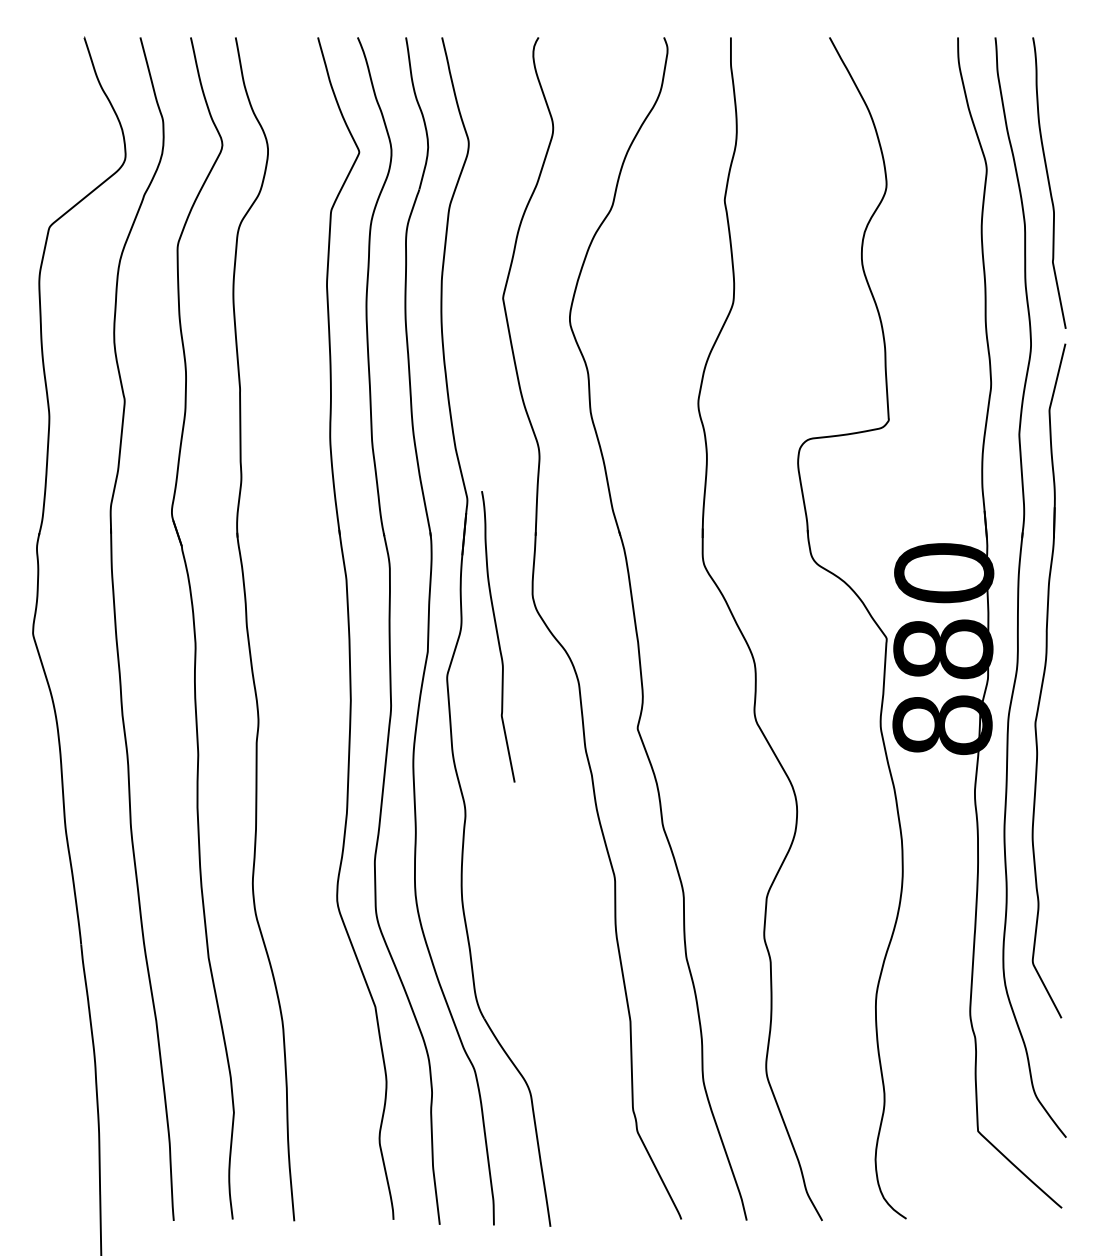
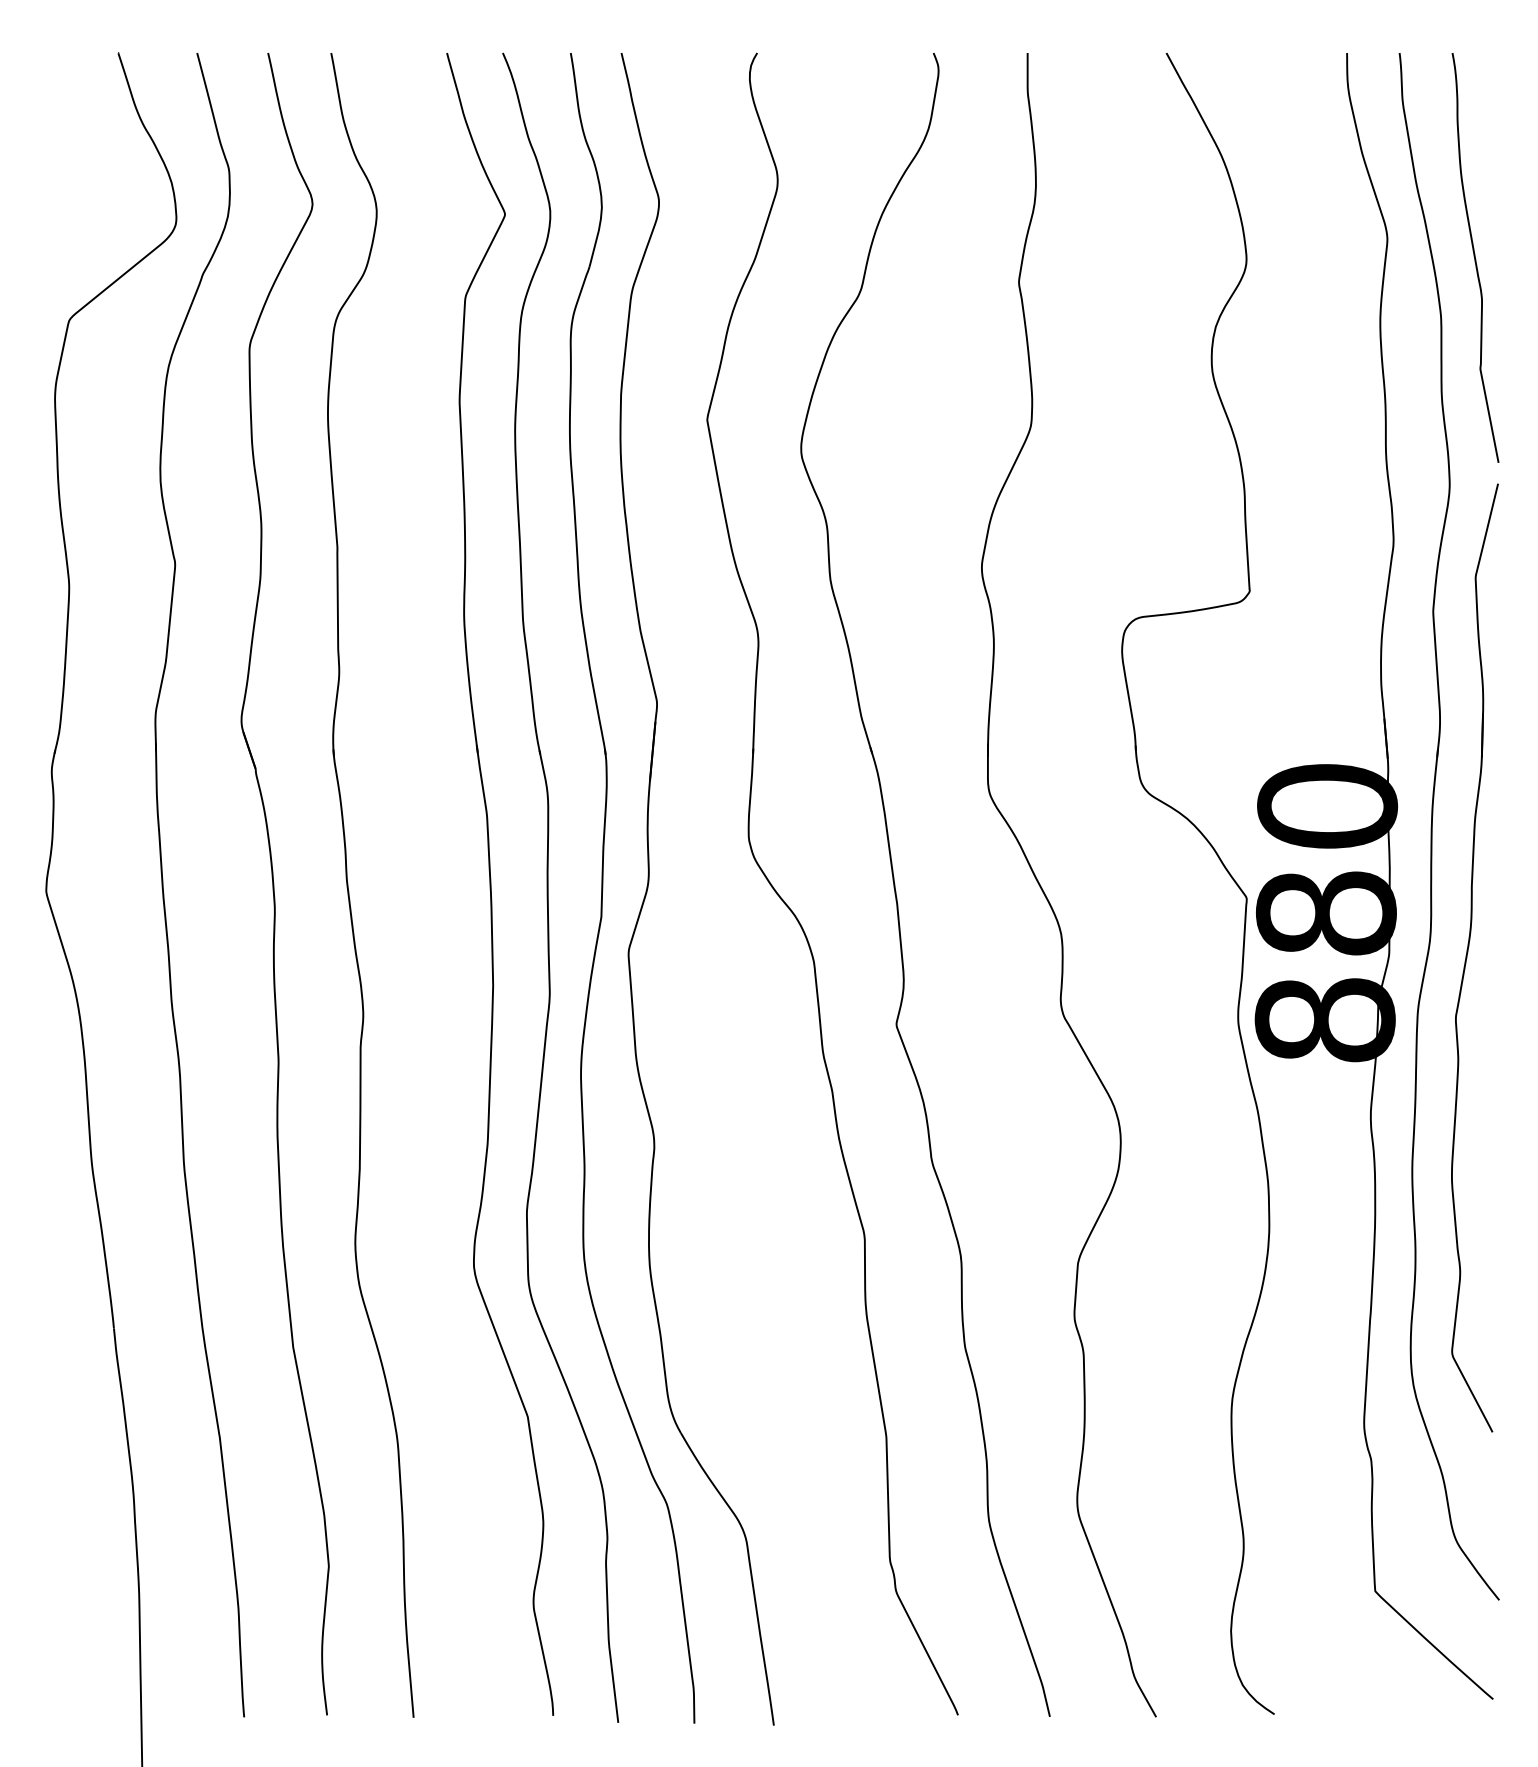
curve: (498, 636) -> (700, 895), removed

